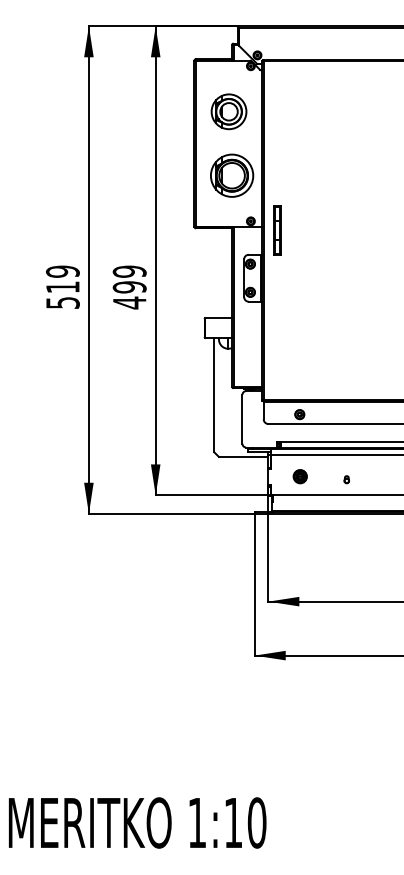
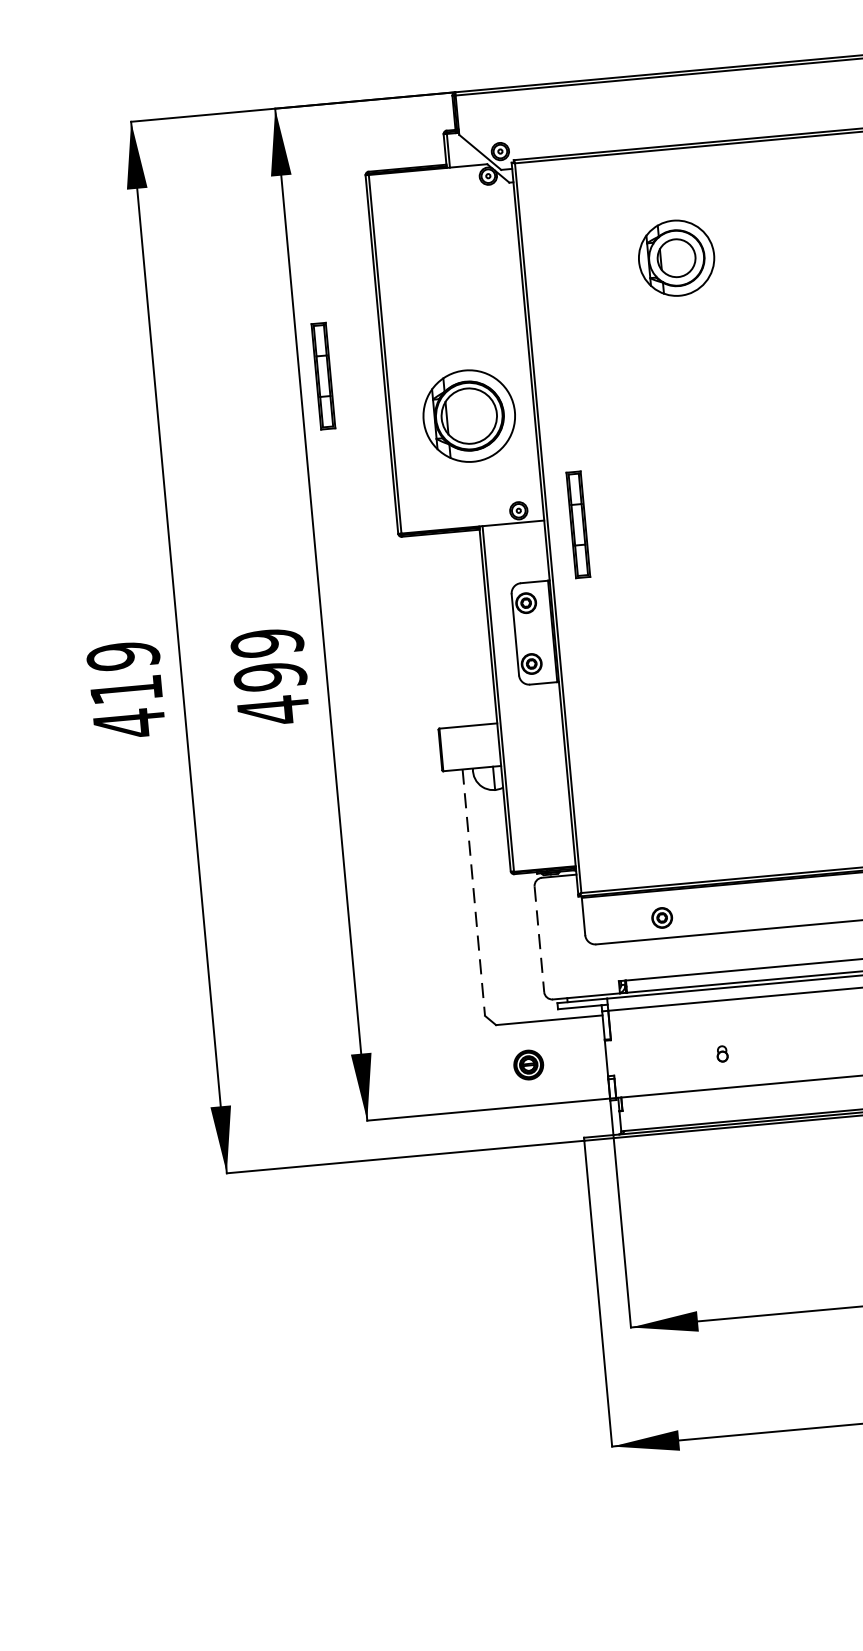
part: (228, 111) -> (675, 257), moved
part: (166, 151) -> (323, 376), added
text: (62, 302) -> (128, 722), 519 -> 419
line: (214, 395) -> (474, 893), solid -> dashed
line: (242, 419) -> (539, 939), solid -> dashed
part: (299, 476) -> (527, 1064), moved
part: (346, 479) -> (721, 1053), moved

